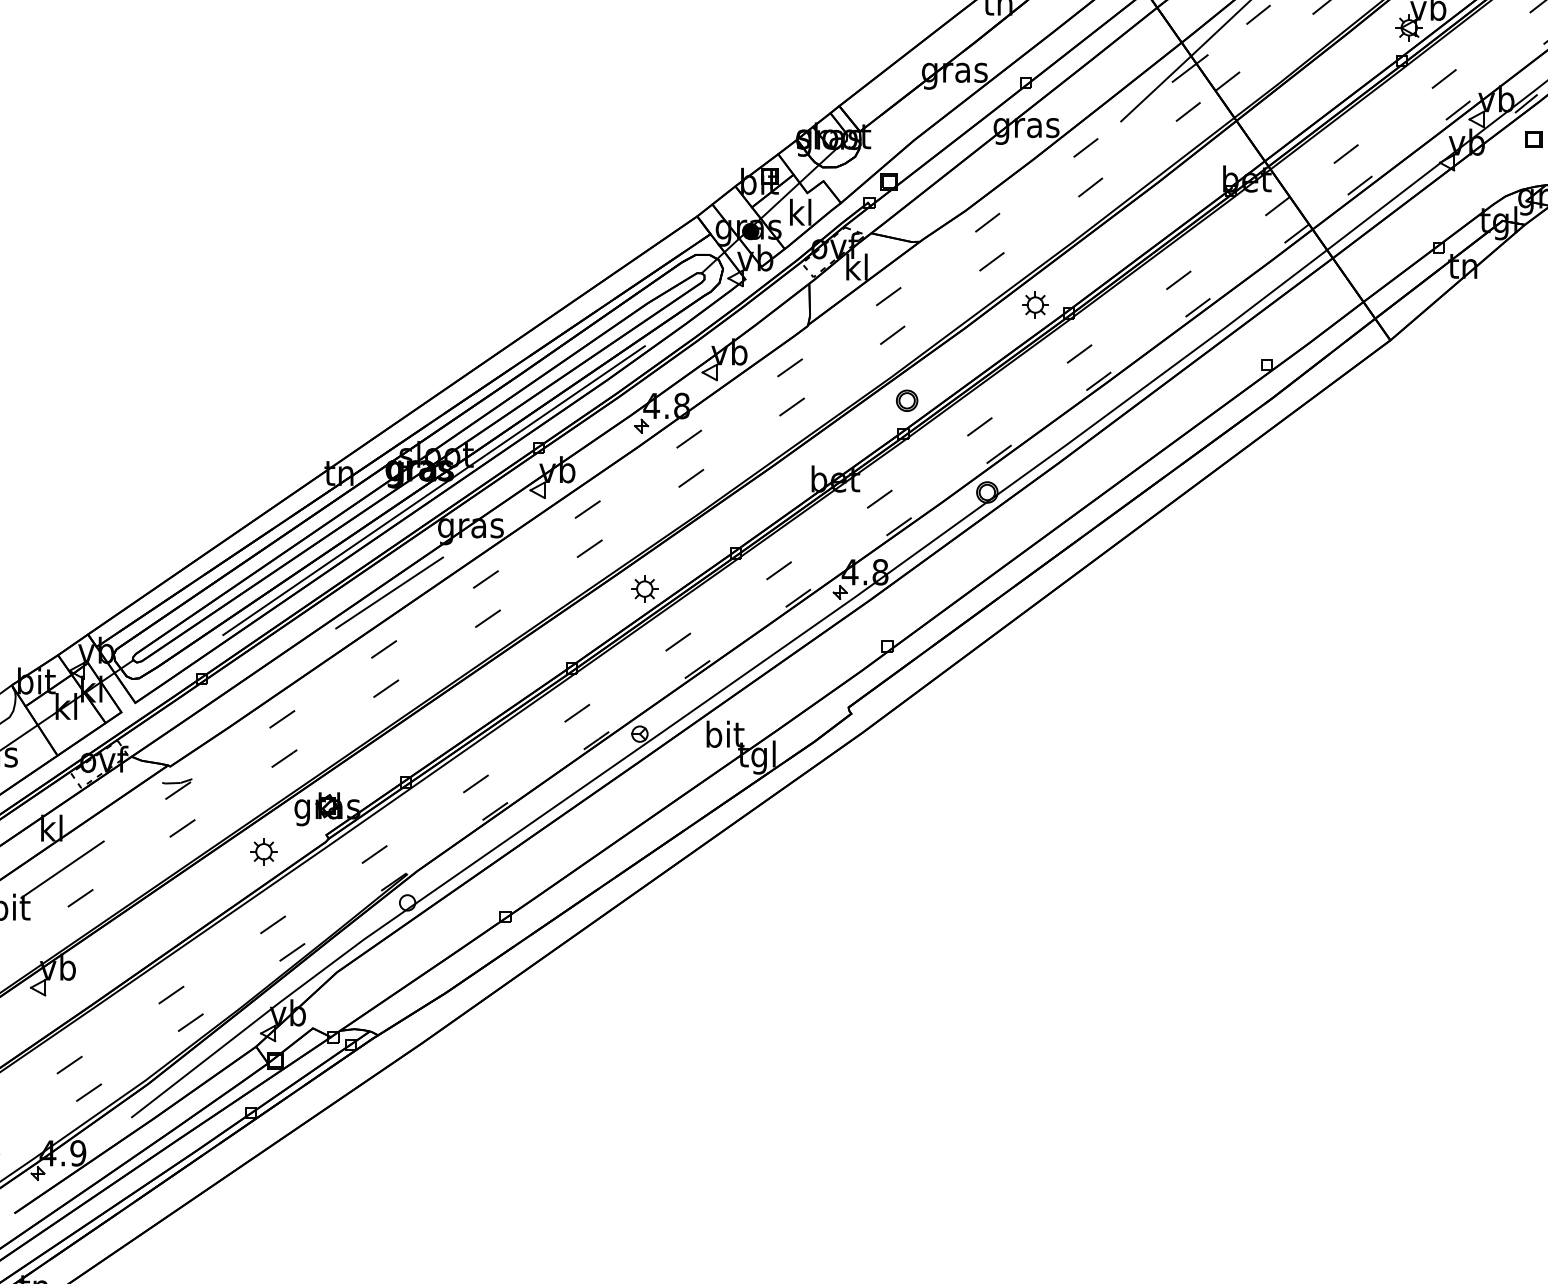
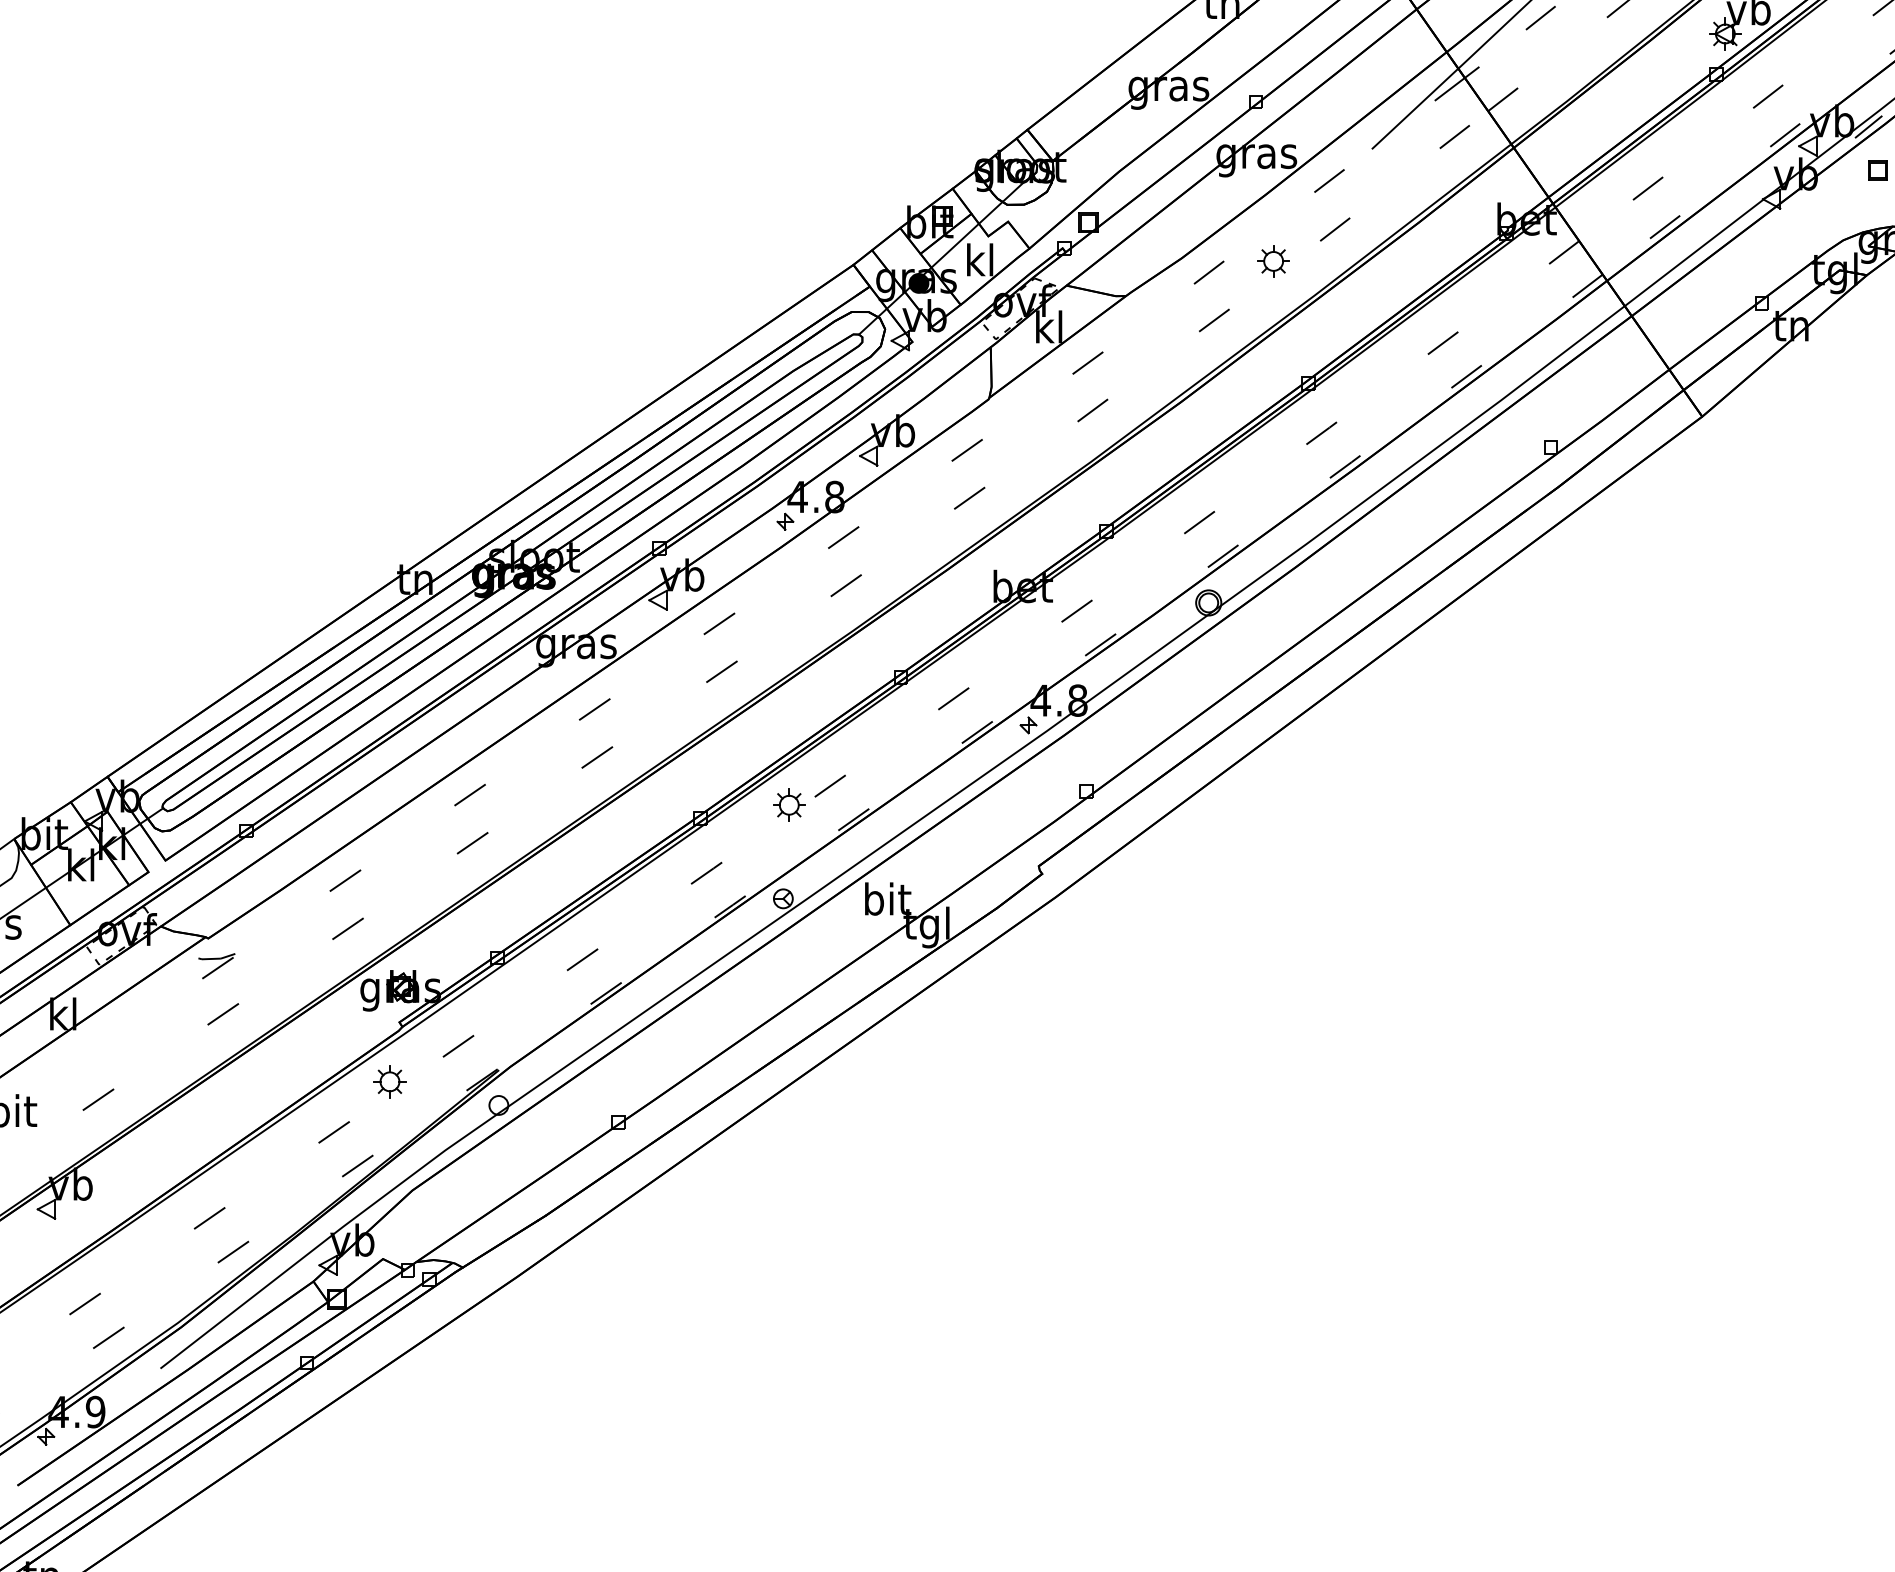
part: (1035, 305) -> (1273, 261), moved
part: (907, 400) -> (1110, 490), removed
line: (434, 490) -> (531, 600), removed
part: (644, 588) -> (789, 804), moved
line: (389, 592) -> (476, 725), removed
part: (263, 851) -> (389, 1081), moved
line: (62, 869) -> (76, 1064), removed

